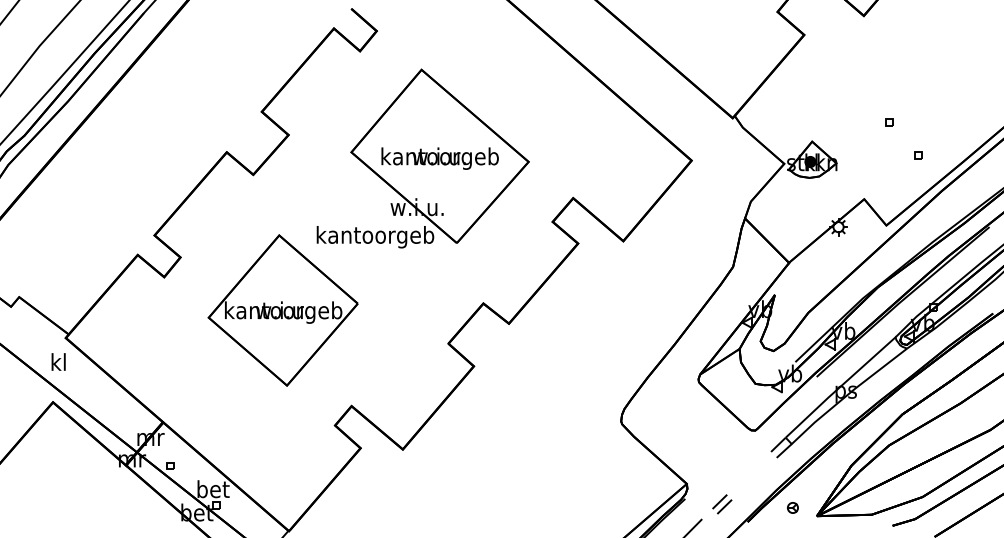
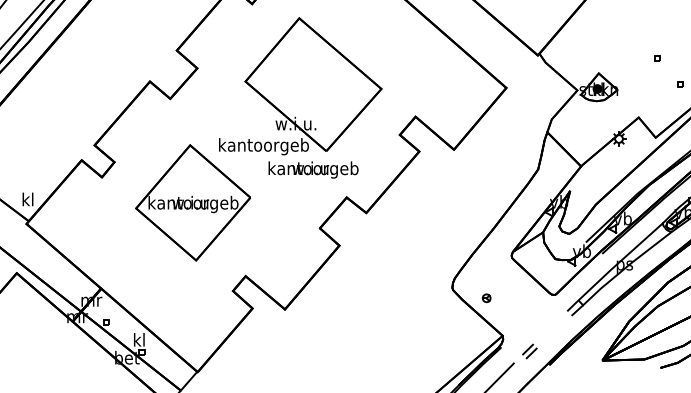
text: (439, 158) -> (313, 169), moved
text: (58, 361) -> (27, 199), moved
text: (213, 489) -> (139, 340), bet -> kl
part: (792, 507) -> (486, 297), moved

